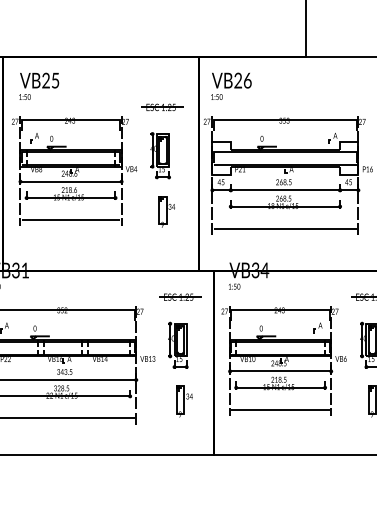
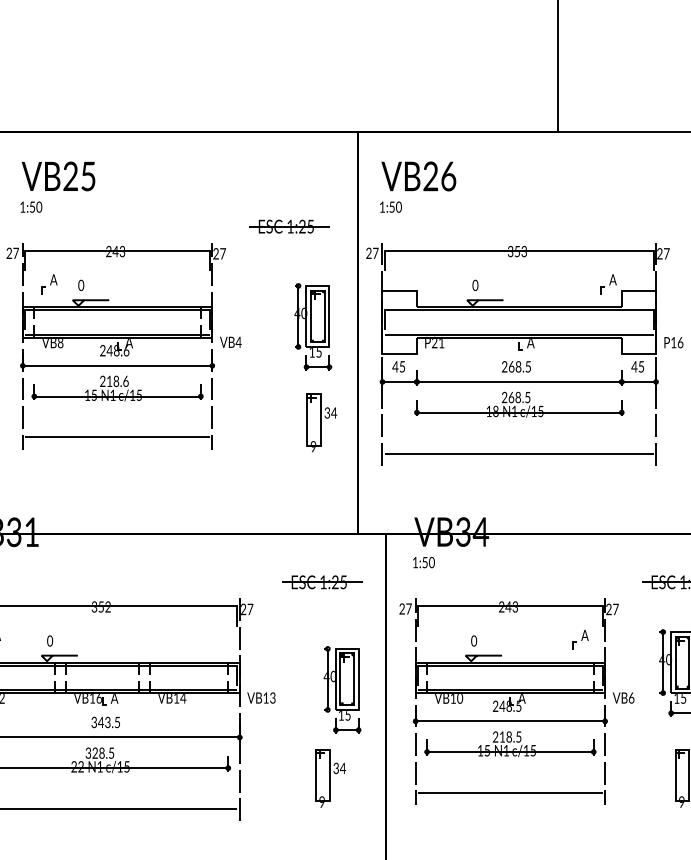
part: (160, 155) -> (313, 326), moved
part: (166, 211) -> (320, 421), moved
part: (178, 344) -> (343, 687), moved

